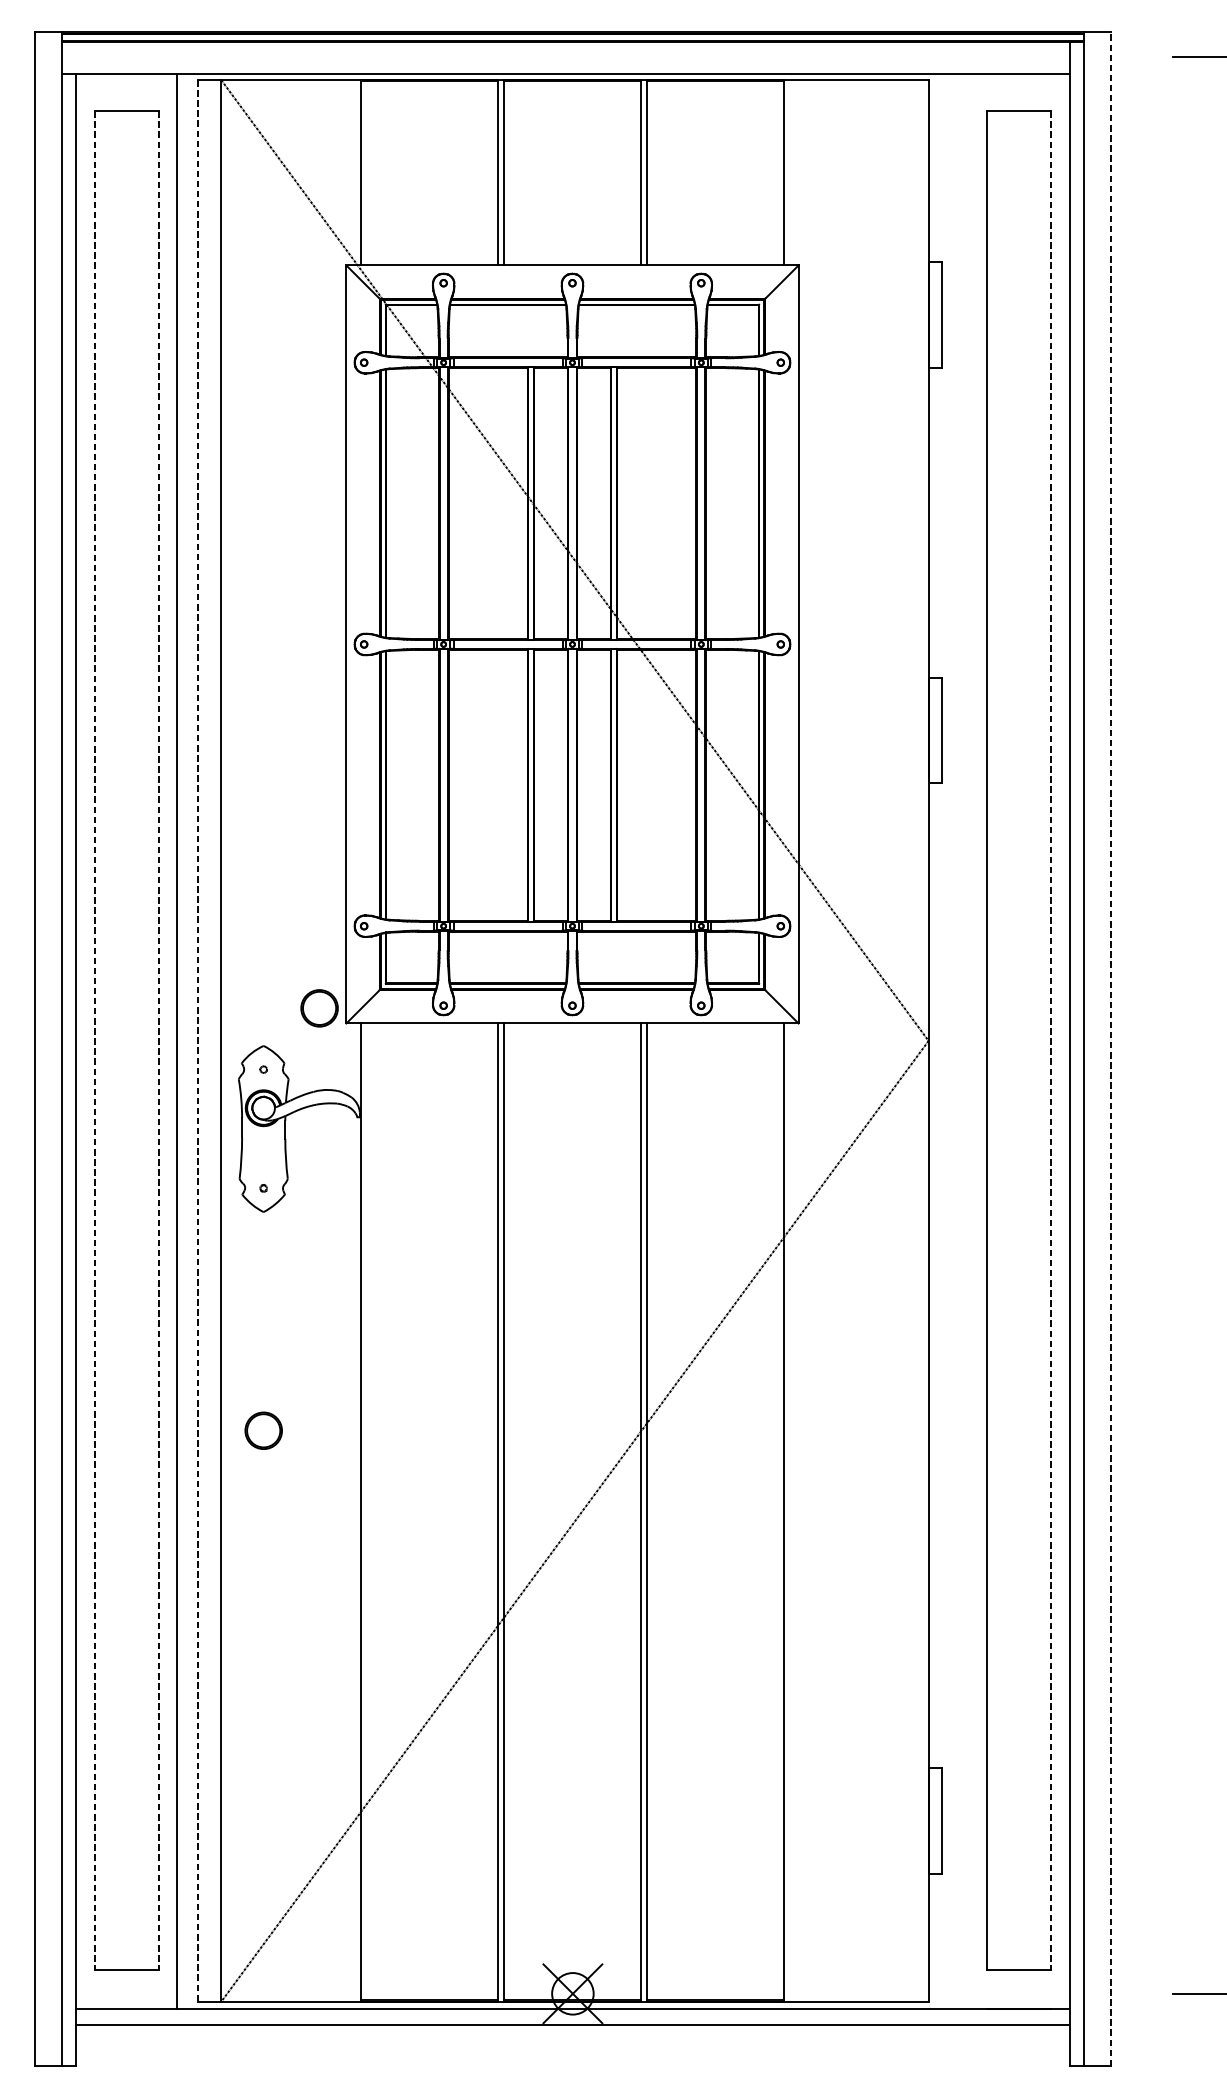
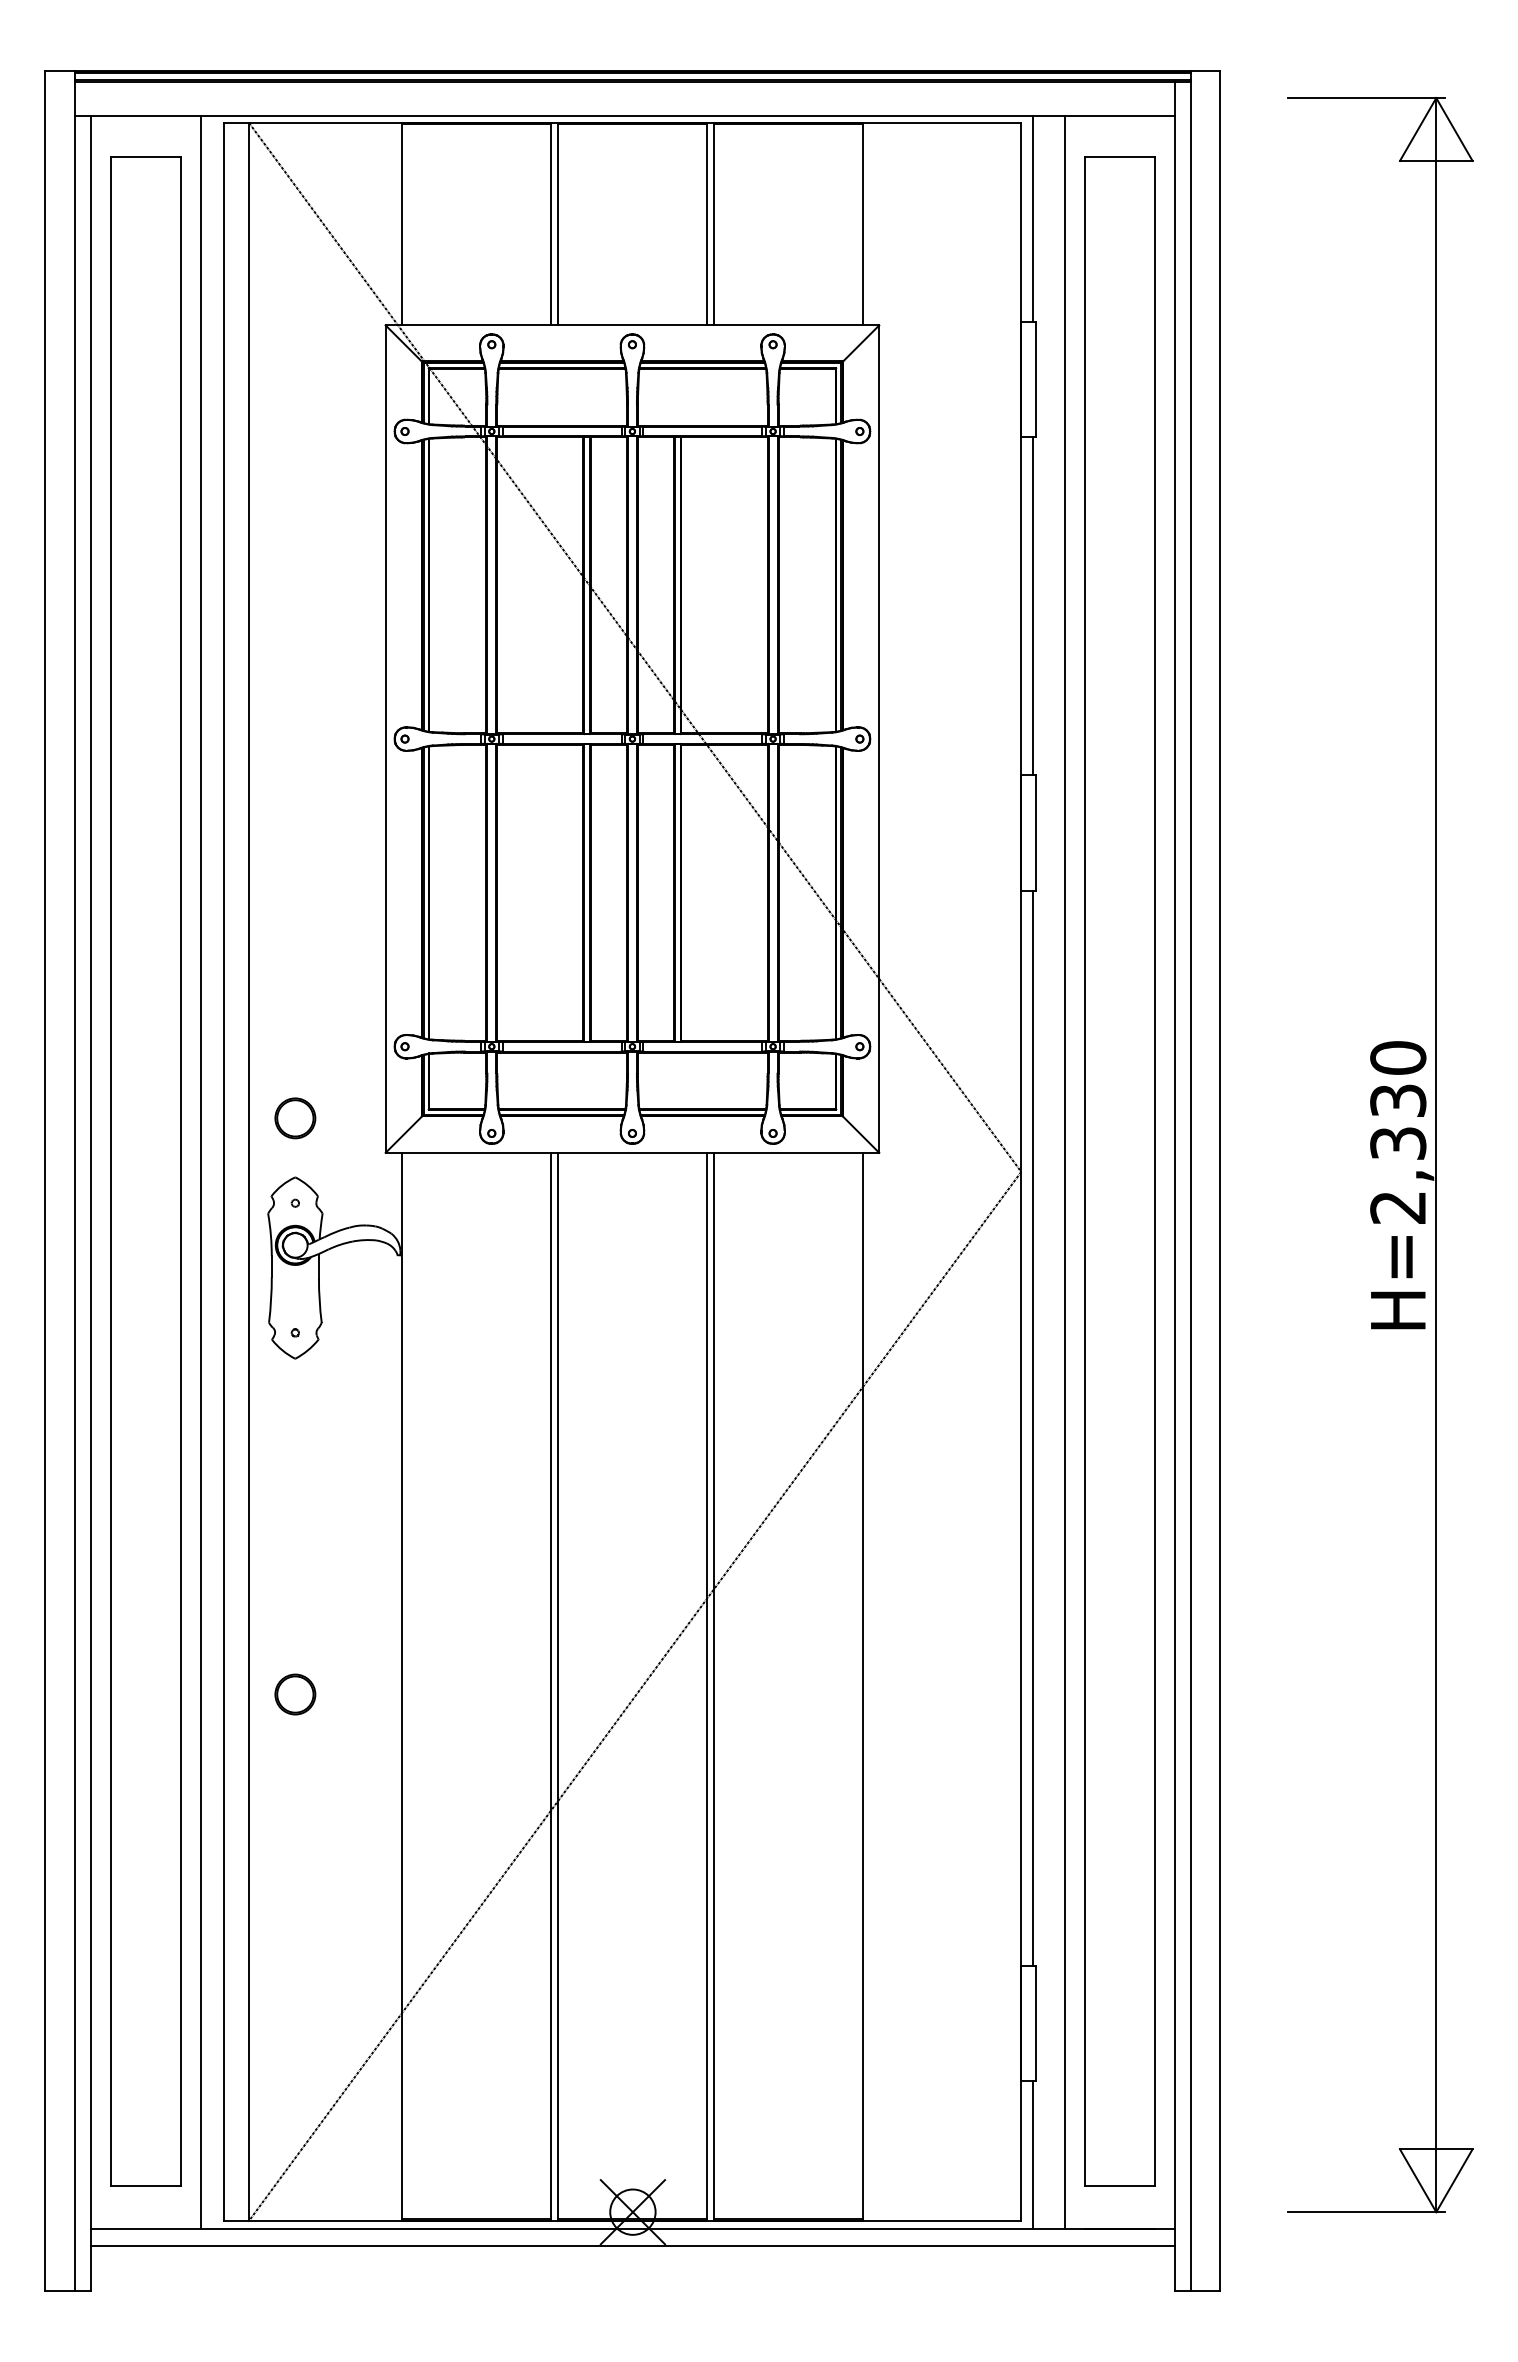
line: (939, 167) -> (1033, 218), added
line: (939, 522) -> (1033, 605), added
part: (319, 1008) -> (295, 1118), moved
line: (94, 1040) -> (110, 1171), dashed -> solid
line: (159, 1040) -> (181, 1171), dashed -> solid
line: (197, 1040) -> (223, 1171), dashed -> solid
line: (1051, 1040) -> (1155, 1171), dashed -> solid
line: (968, 1041) -> (1064, 1172), added
line: (1111, 1048) -> (1220, 1180), dashed -> solid
line: (939, 1275) -> (1033, 1427), added
part: (263, 1430) -> (295, 1694), moved
line: (939, 1940) -> (1033, 2154), added

